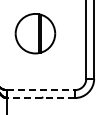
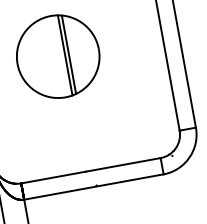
line: (41, 90) -> (91, 171), dashed -> solid
line: (41, 98) -> (94, 187), dashed -> solid

